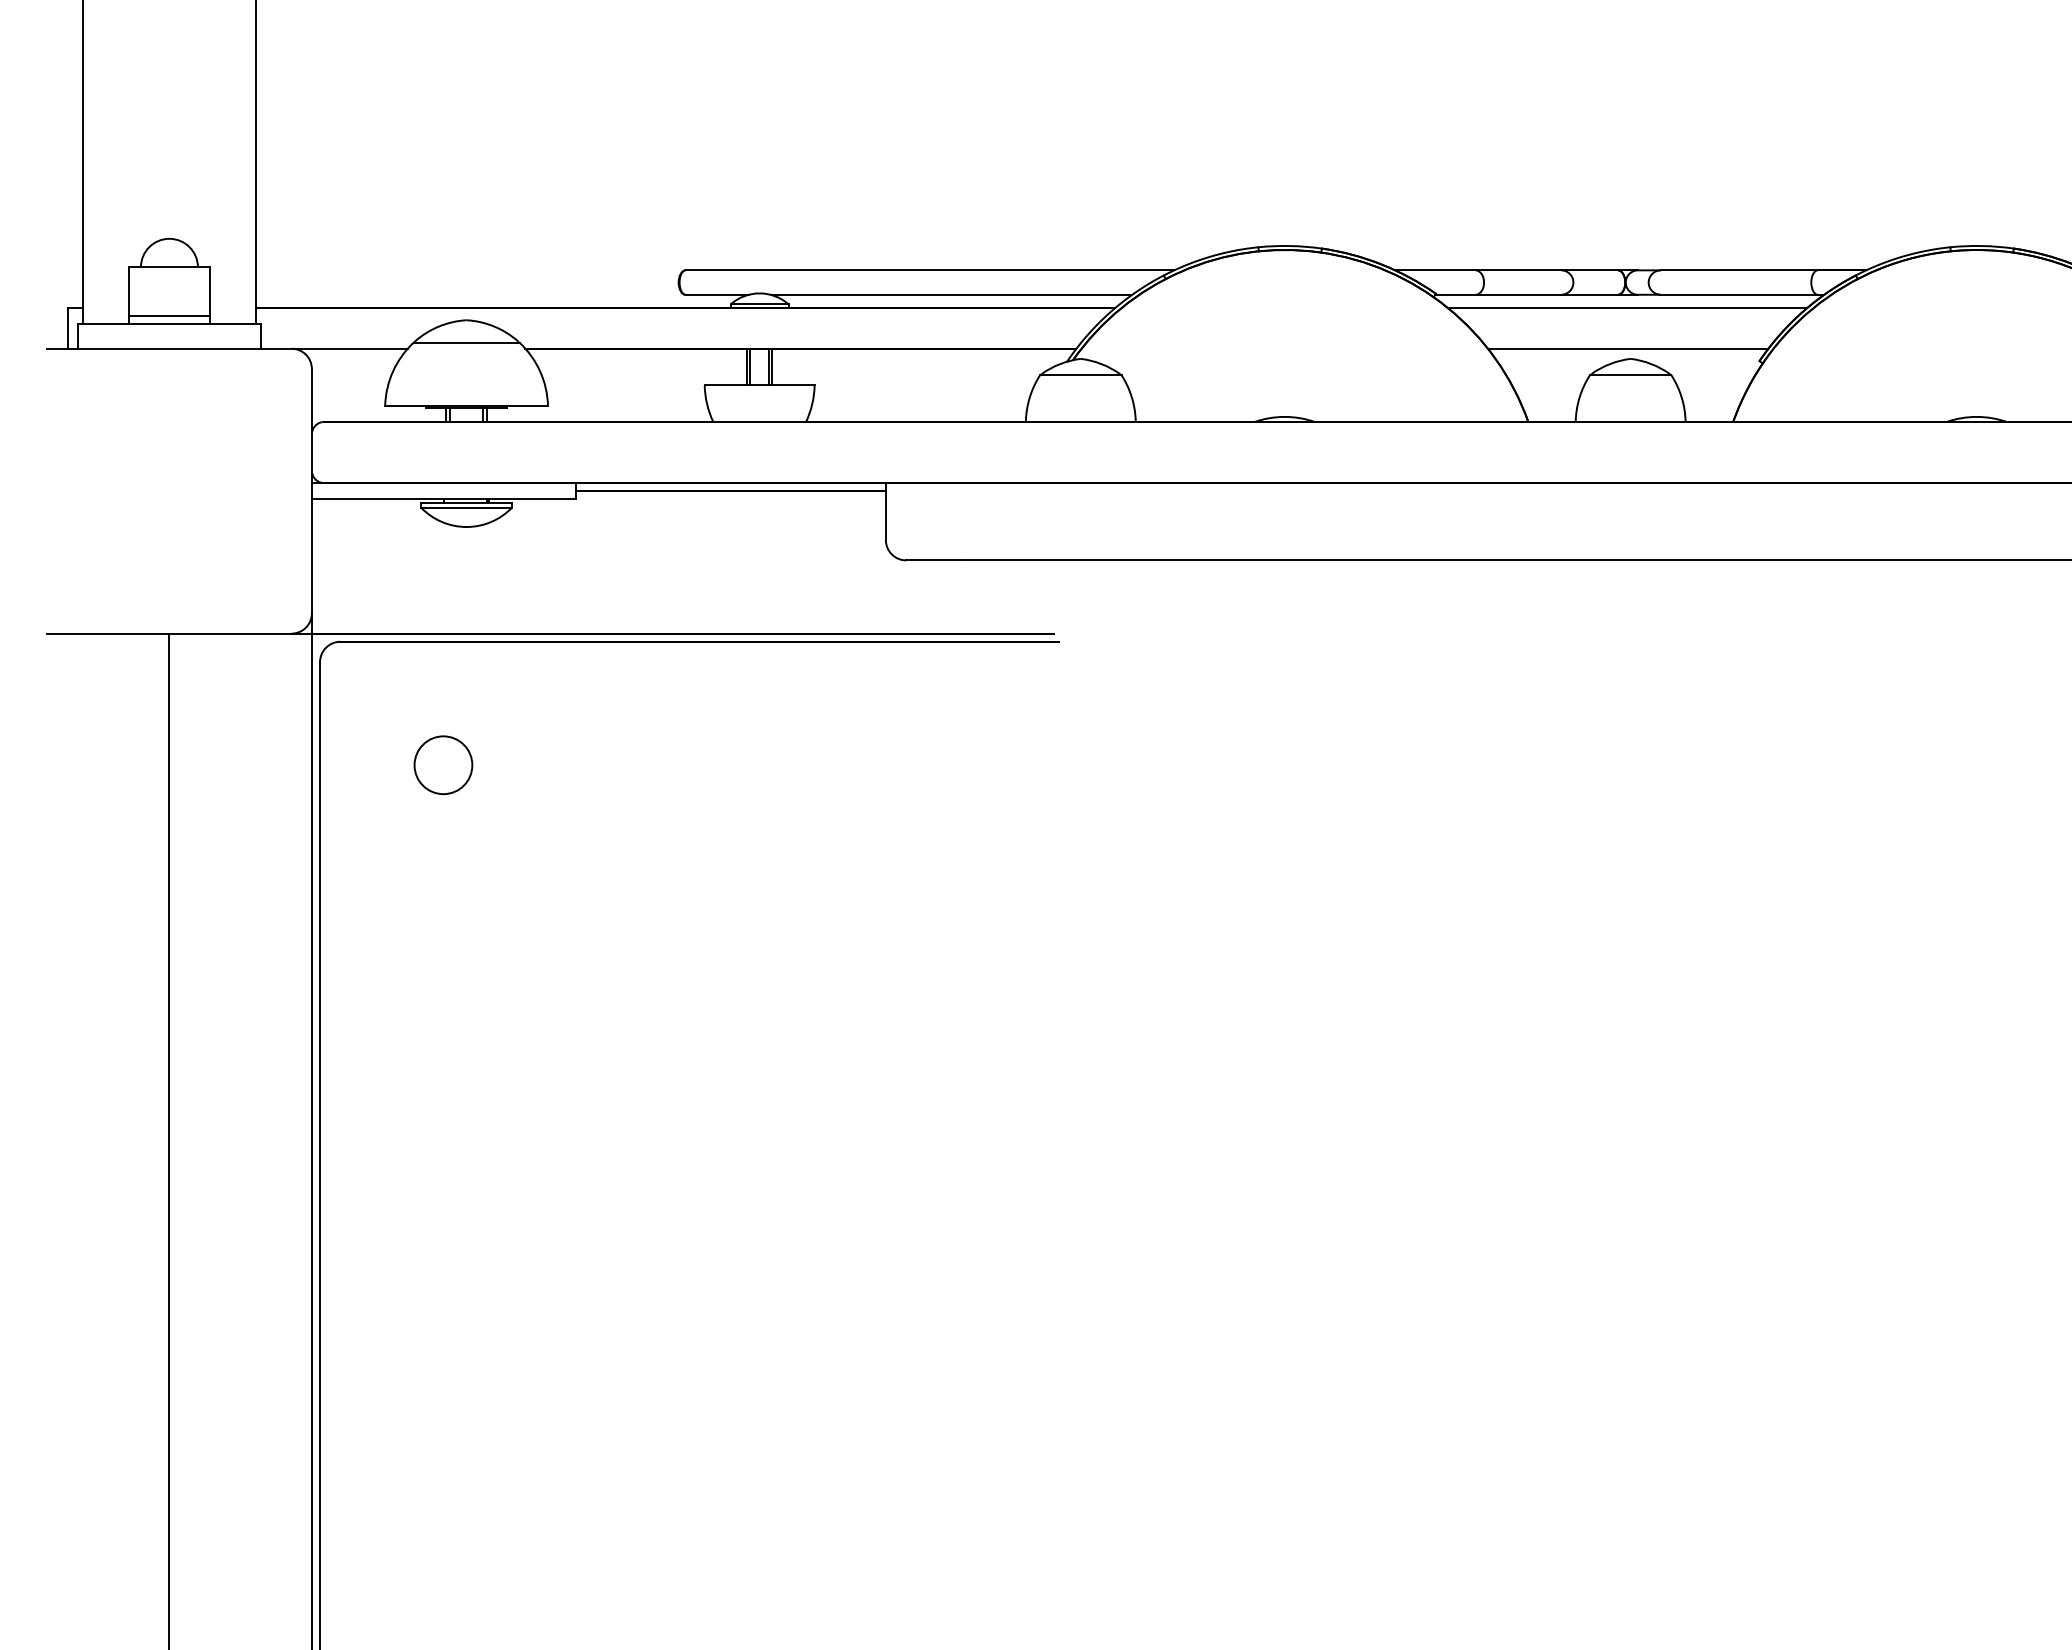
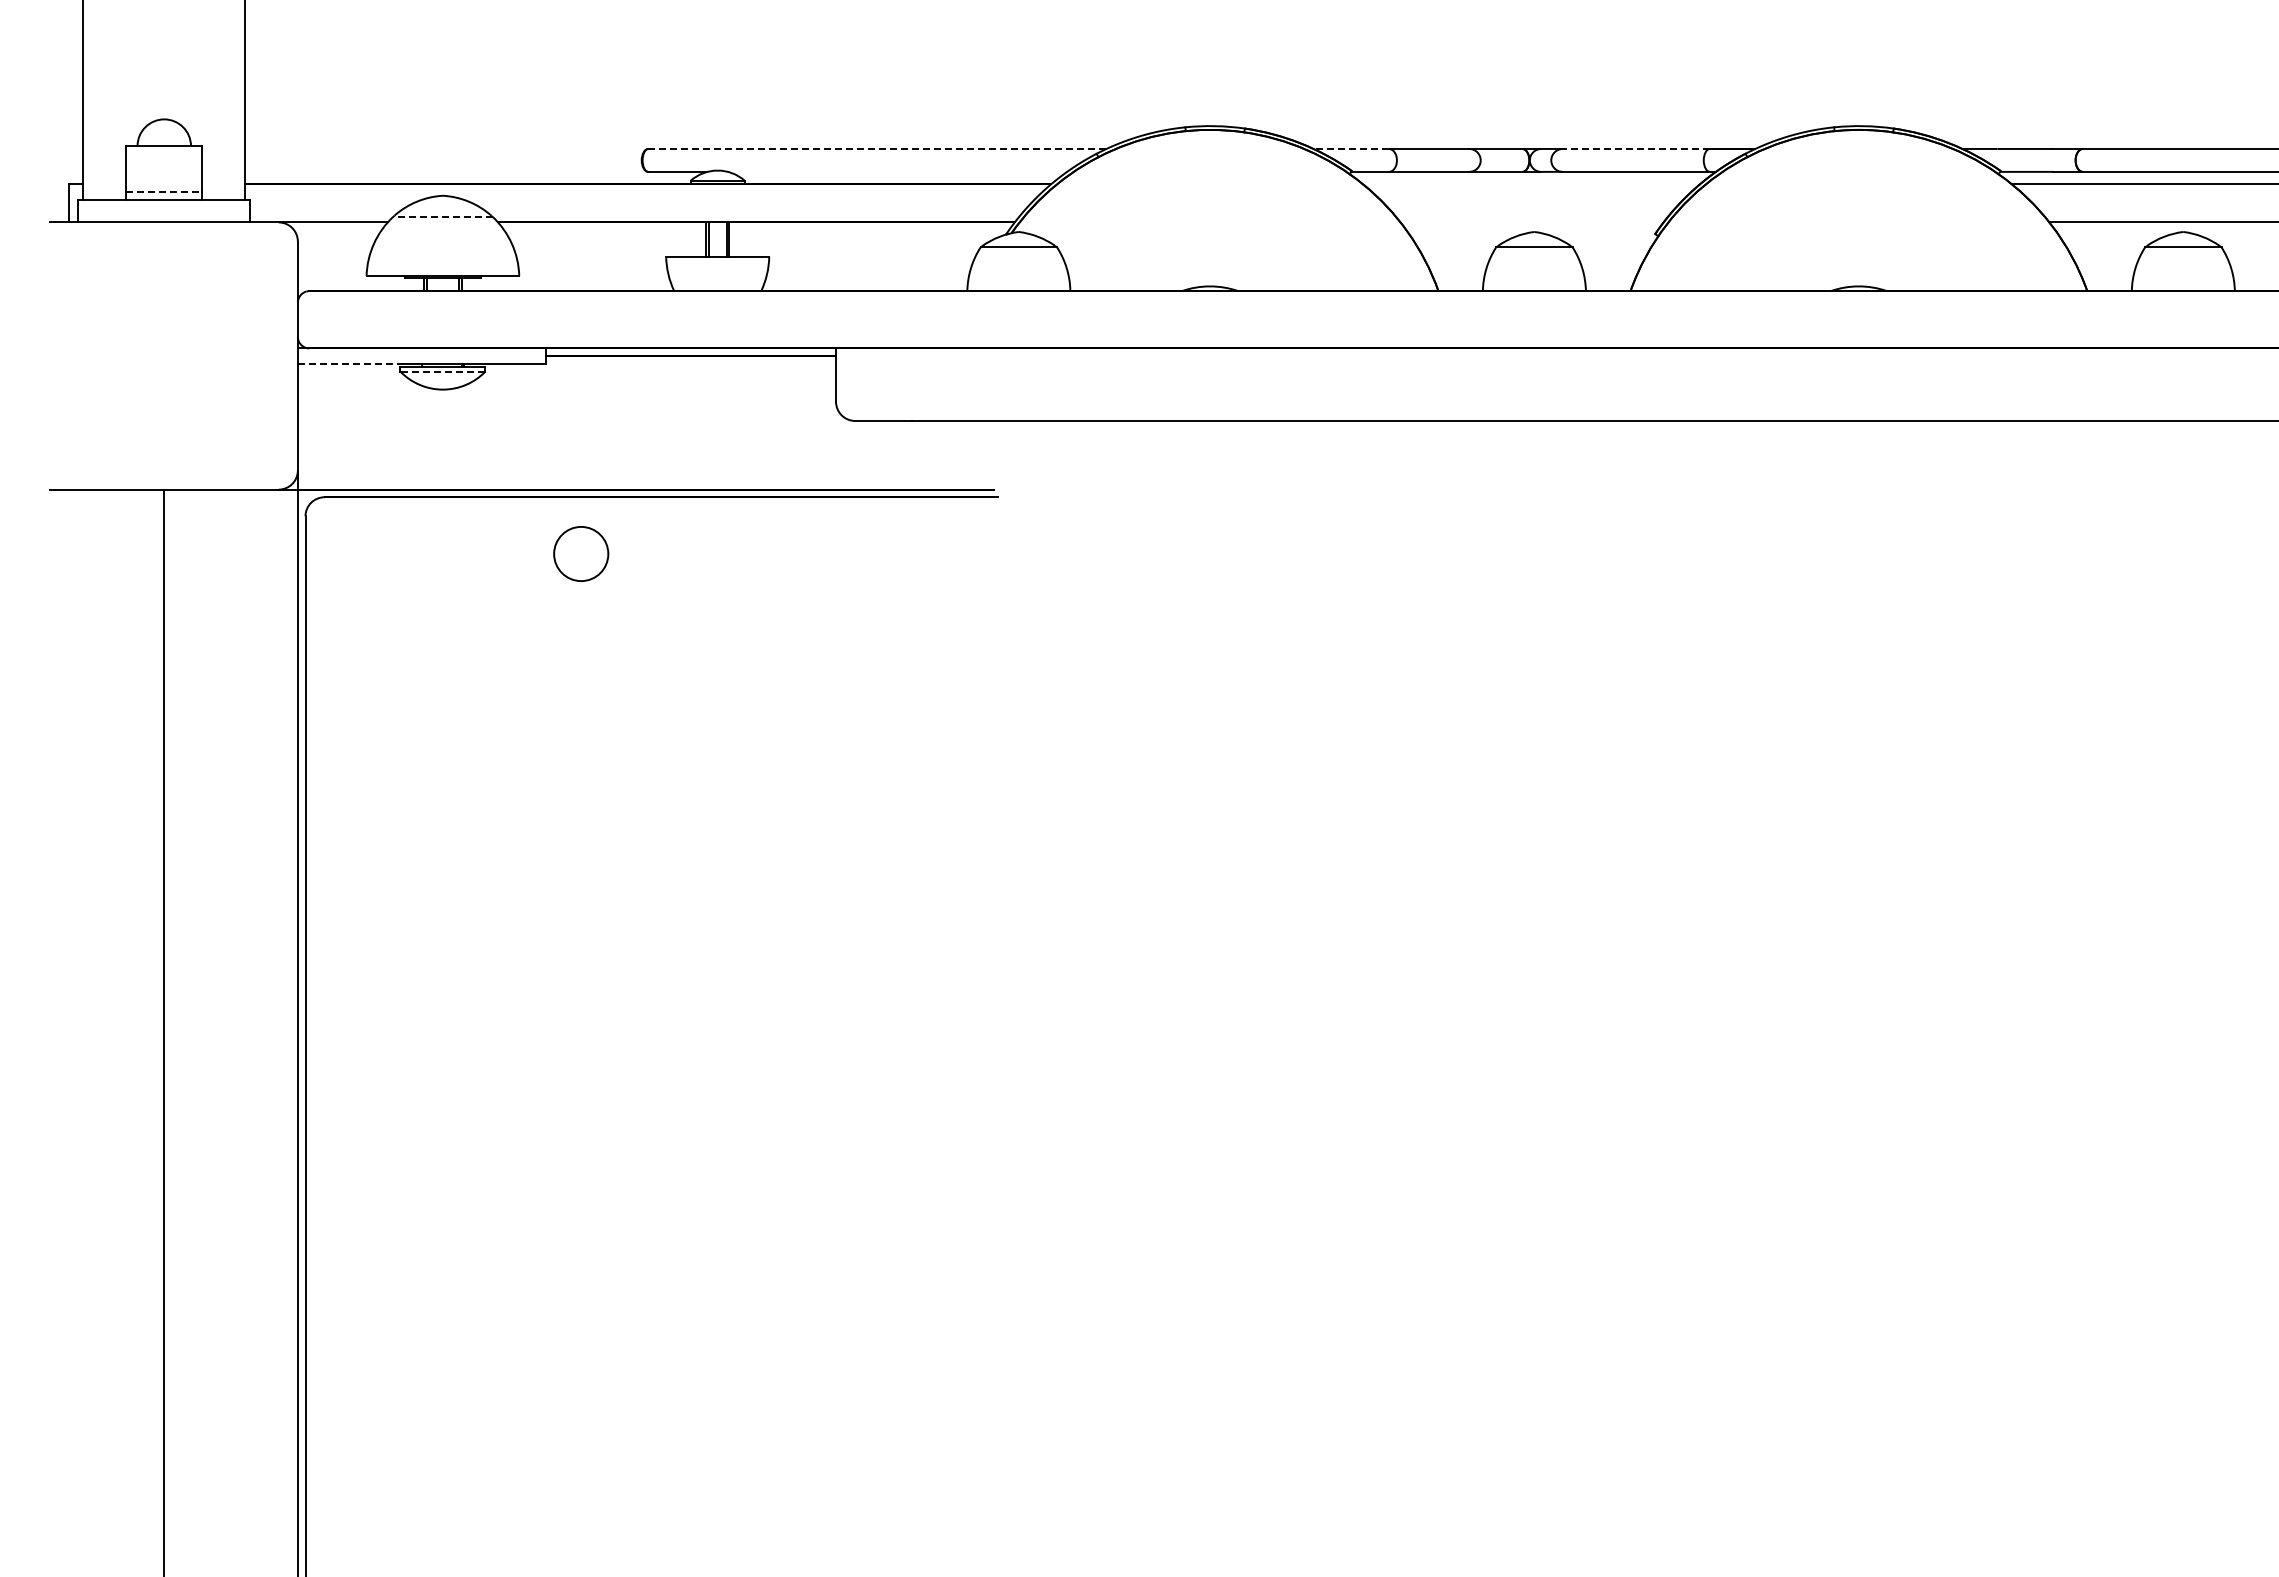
line: (929, 269) -> (876, 148), solid -> dashed
line: (1435, 269) -> (1351, 148), solid -> dashed
line: (1739, 269) -> (1636, 148), solid -> dashed
line: (951, 294) -> (897, 171), removed
line: (1627, 308) -> (1531, 184), removed
line: (169, 315) -> (164, 191), solid -> dashed
line: (466, 342) -> (442, 216), solid -> dashed
line: (1627, 348) -> (1531, 222), removed
line: (368, 499) -> (350, 363), solid -> dashed
line: (466, 507) -> (442, 371), solid -> dashed
circle: (443, 764) -> (581, 553), moved

